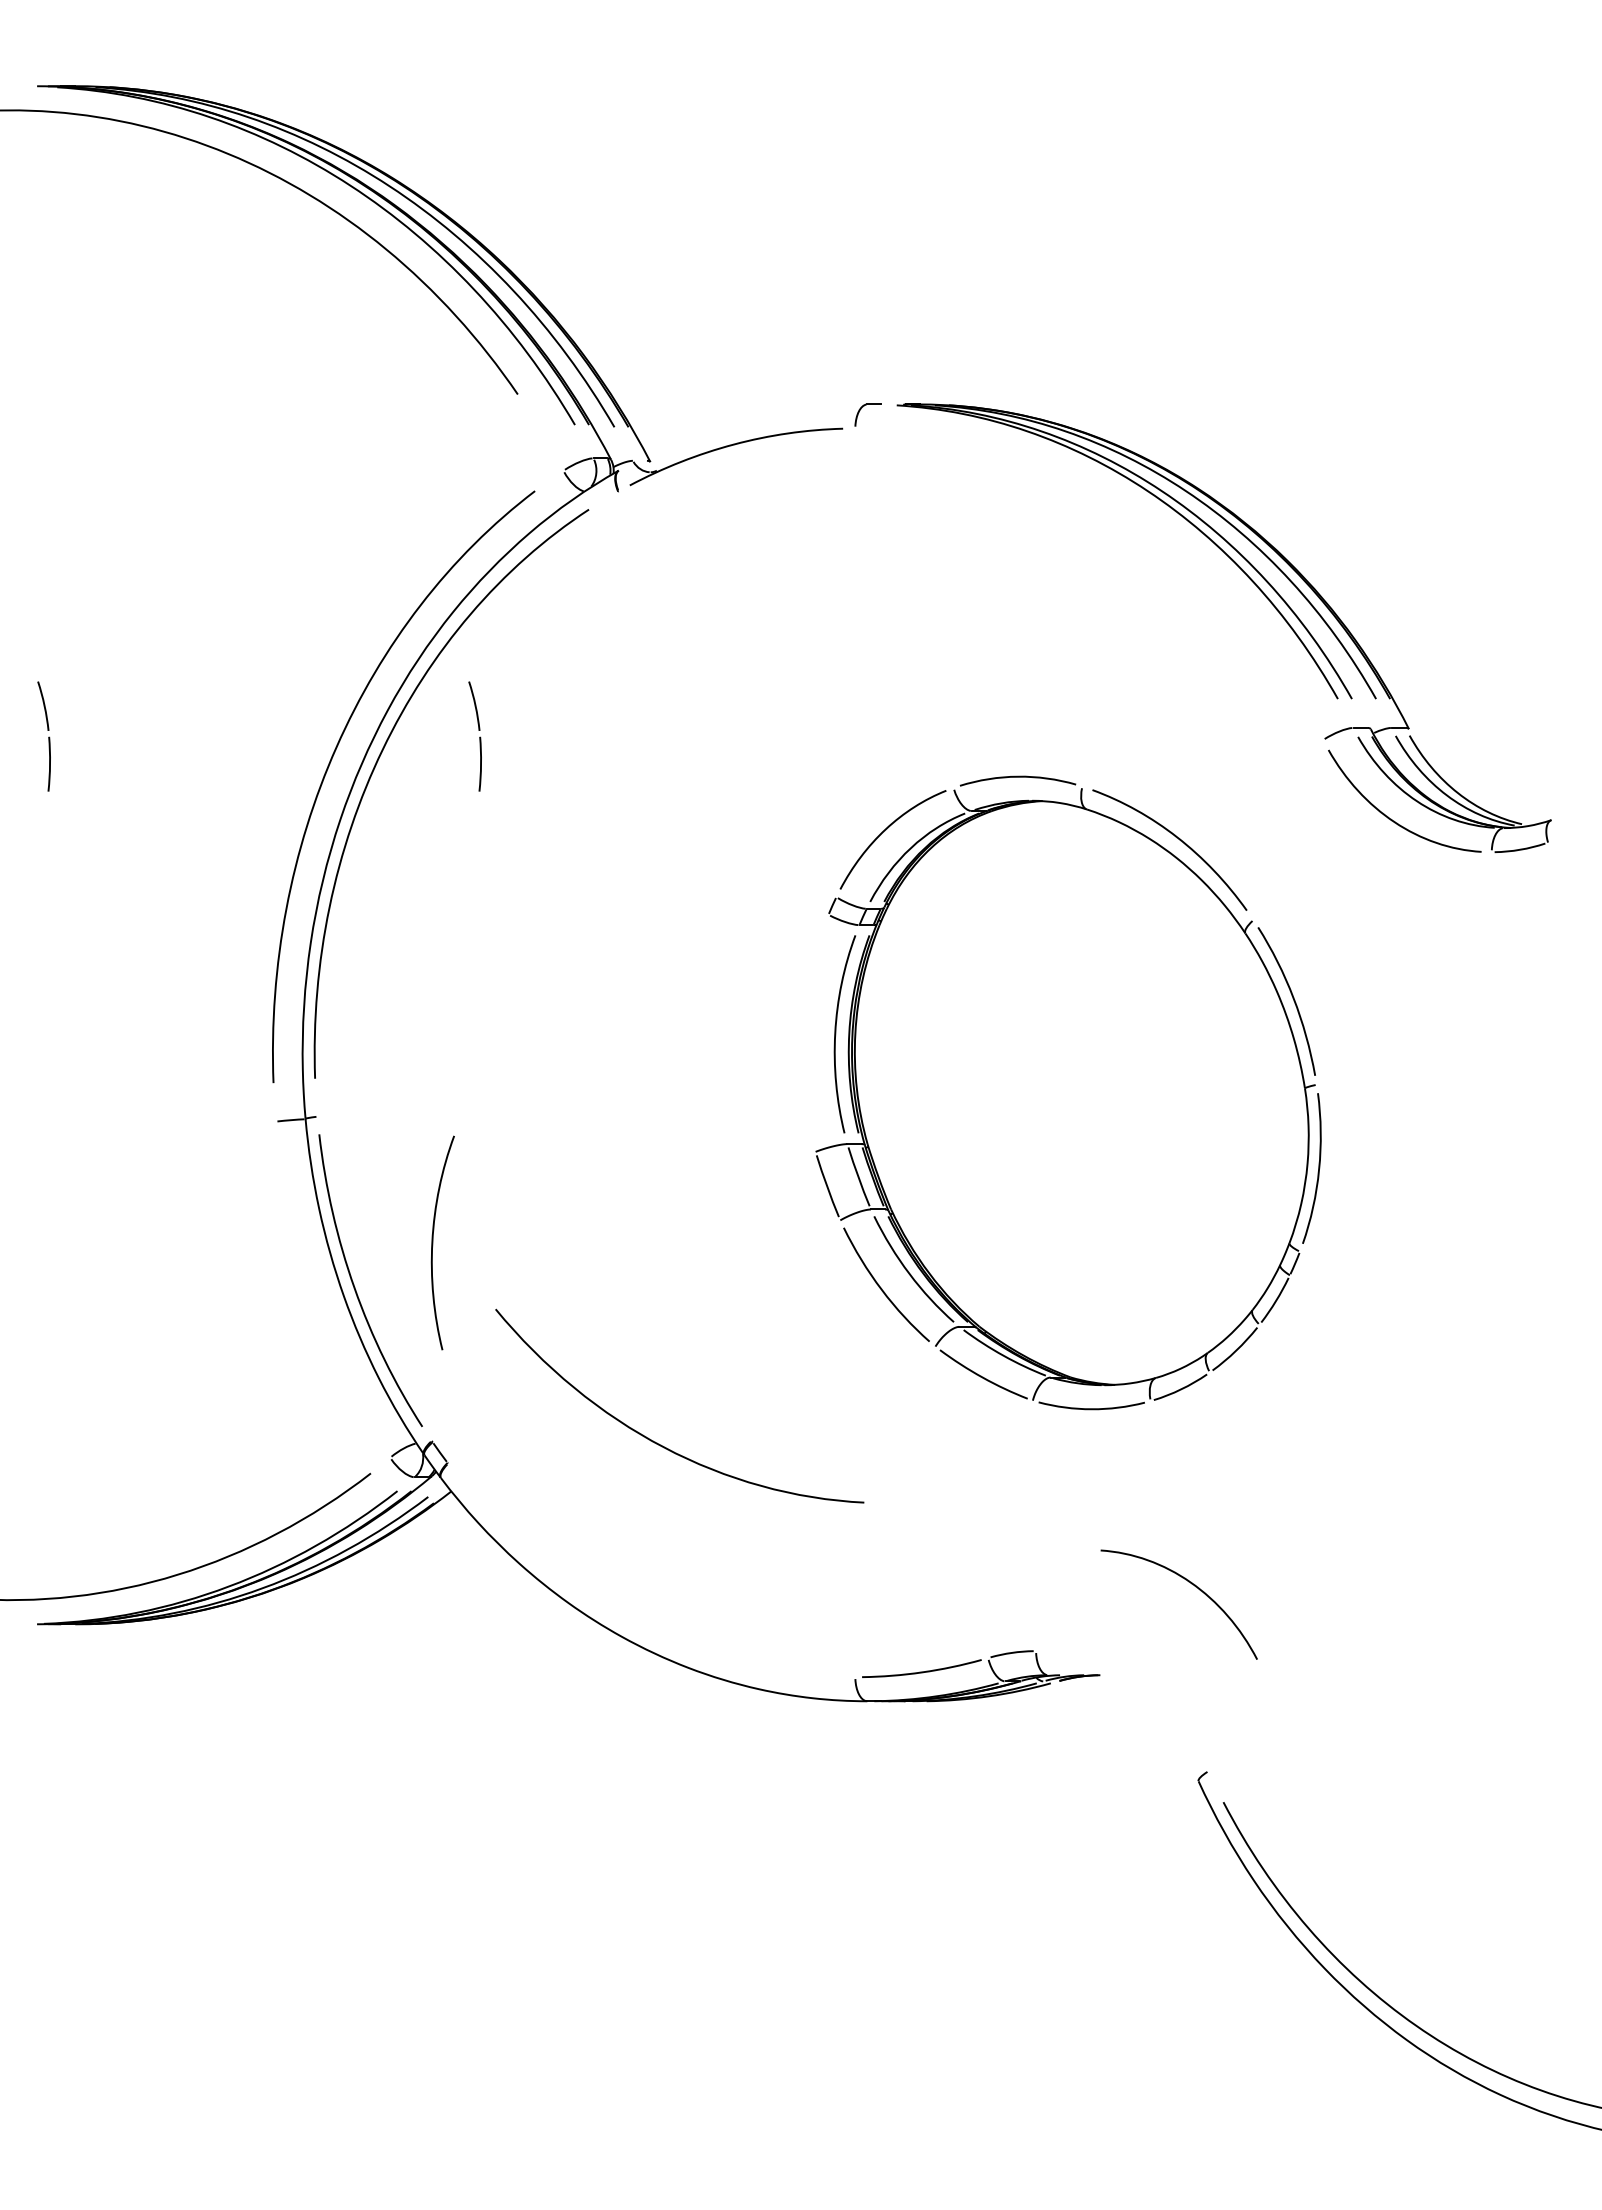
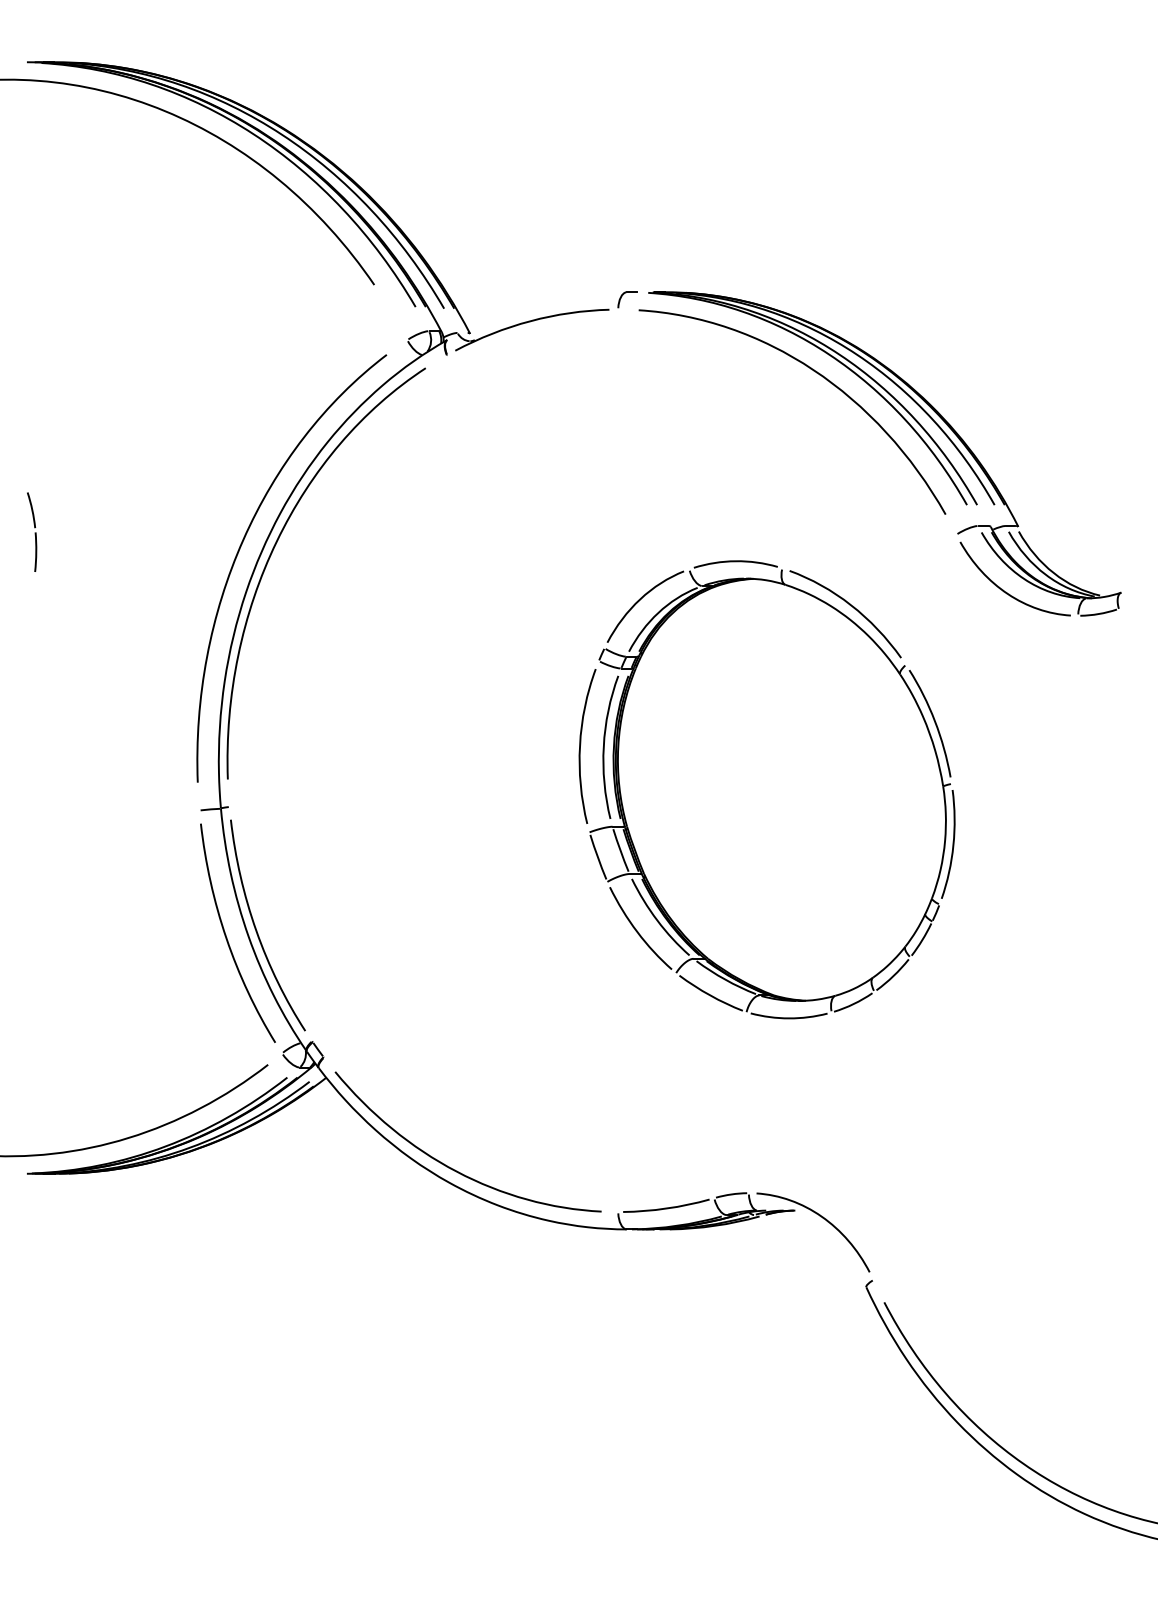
curve: (1135, 520) -> (820, 376), added
part: (474, 736) -> (343, 532), removed
curve: (433, 1242) -> (580, 746), moved
curve: (313, 1295) -> (226, 936), added
curve: (659, 1443) -> (453, 1168), moved
curve: (1191, 1584) -> (822, 1218), moved

